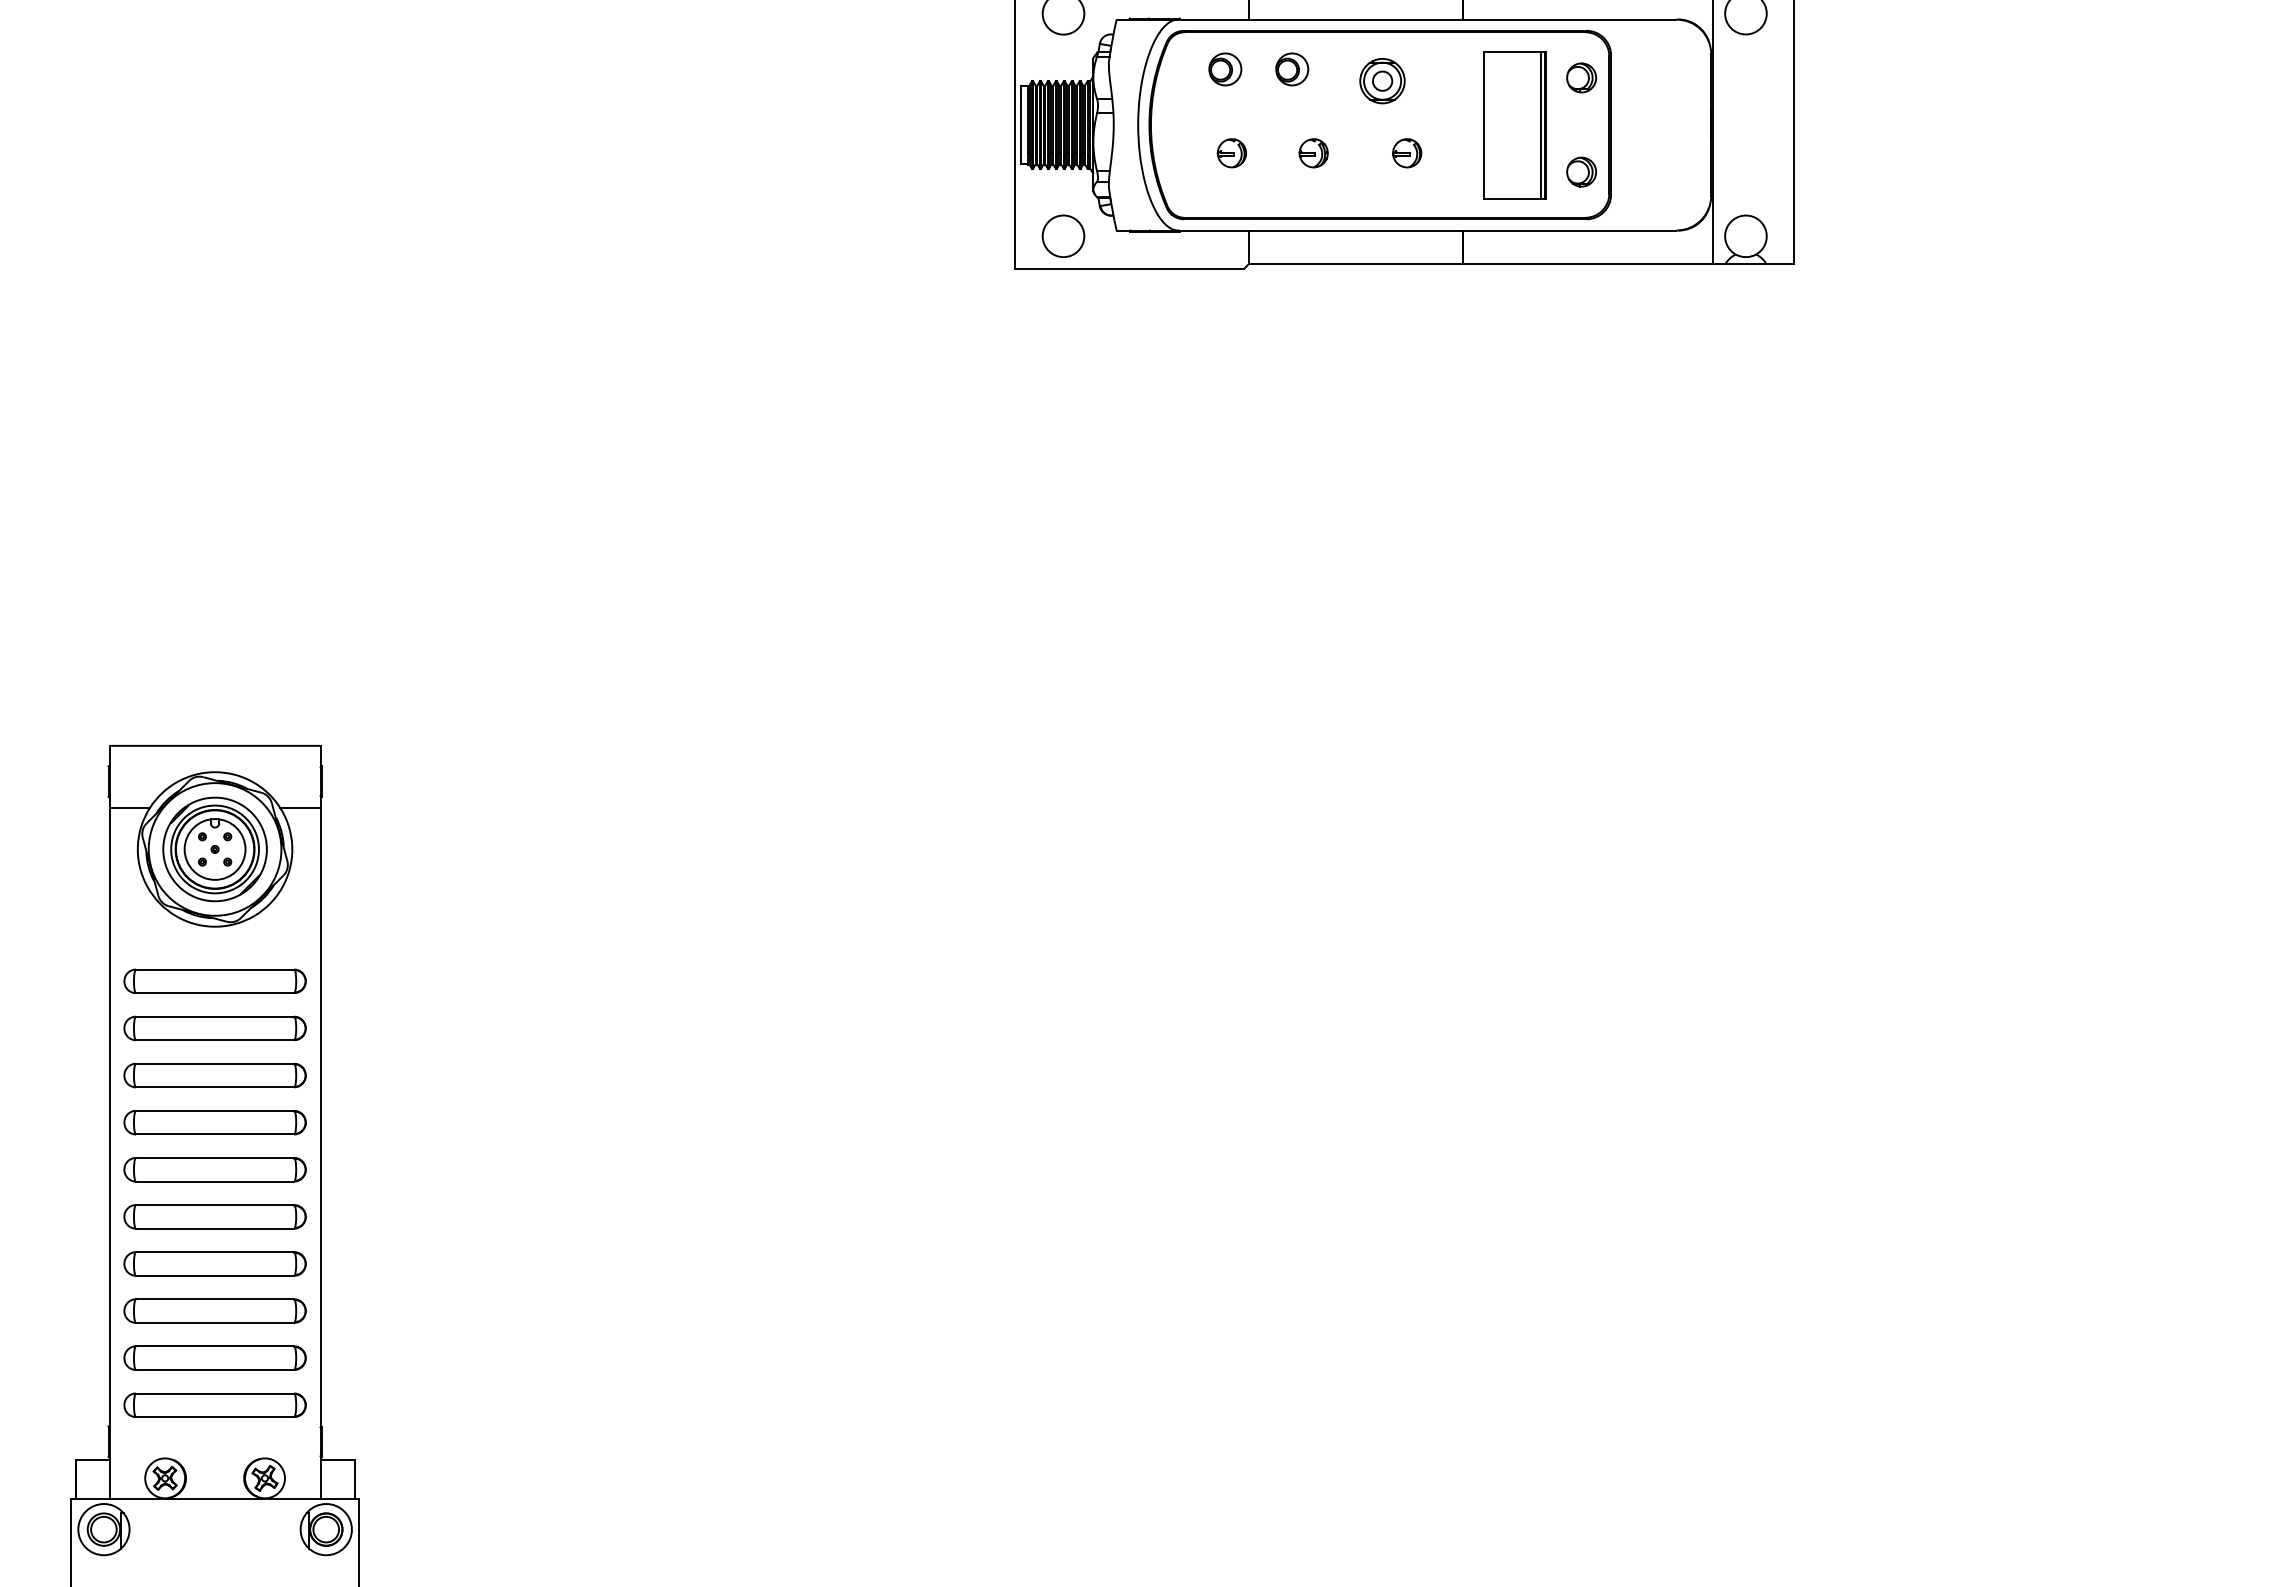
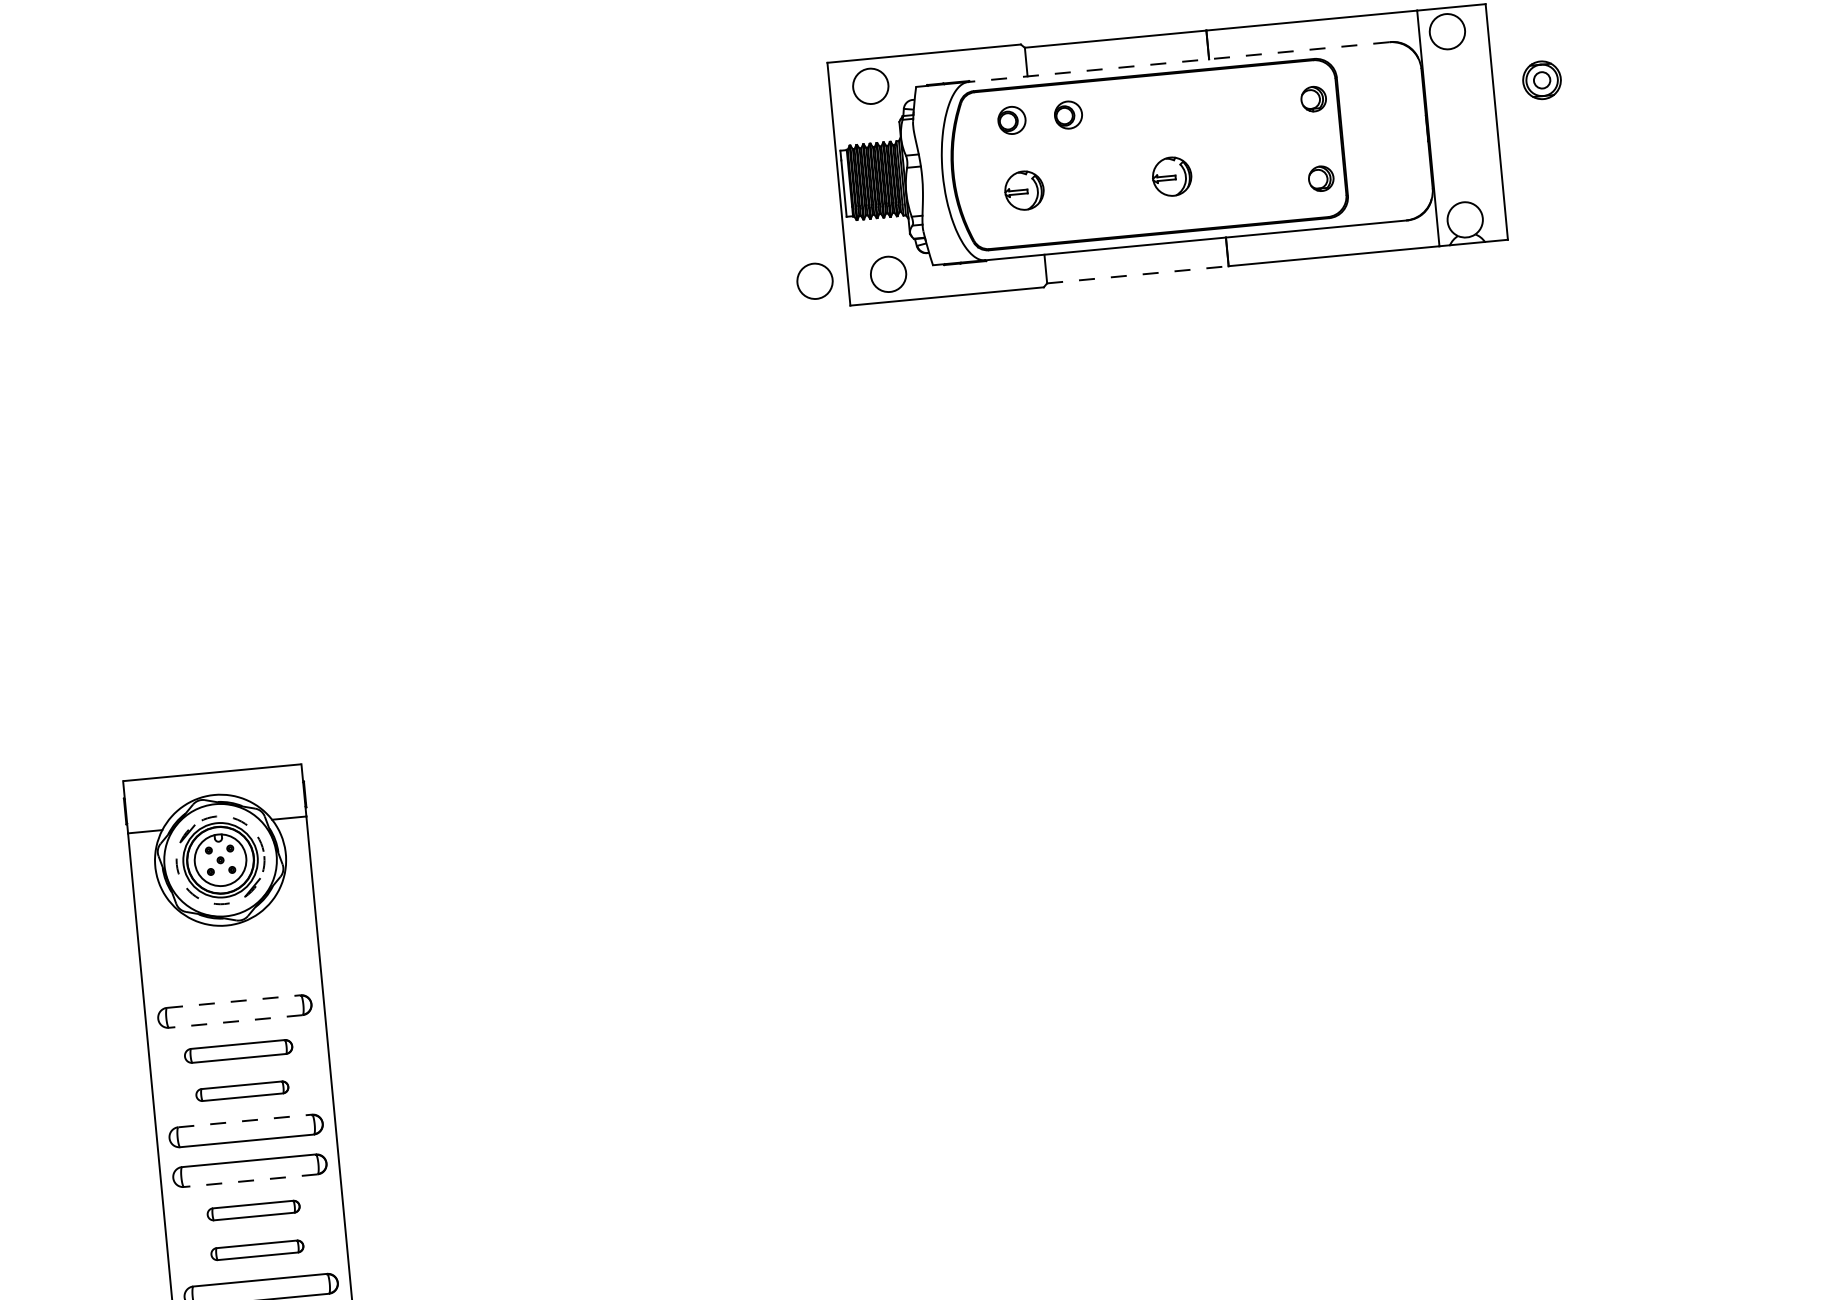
line: (1427, 19) -> (1178, 62), solid -> dashed
part: (1382, 81) -> (1542, 80), moved
part: (1514, 125) -> (1260, 144), removed
part: (1231, 153) -> (1023, 190), size x1.6
part: (1313, 153) -> (1093, 184), removed
part: (1407, 153) -> (1172, 176), size x1.6
circle: (976, 235) -> (814, 280), added
line: (1356, 264) -> (1138, 274), solid -> dashed
circle: (214, 849) -> (220, 860), solid -> dashed
part: (214, 980) -> (230, 971), removed
line: (215, 1016) -> (234, 1001), solid -> dashed
line: (214, 1040) -> (235, 1021), solid -> dashed
part: (214, 1075) -> (238, 1051), size x0.7
part: (214, 1122) -> (241, 1091), size x0.6
line: (215, 1157) -> (245, 1120), solid -> dashed
line: (214, 1228) -> (250, 1180), solid -> dashed
part: (214, 1263) -> (253, 1210), size x0.6
part: (214, 1310) -> (256, 1249), size x0.6

